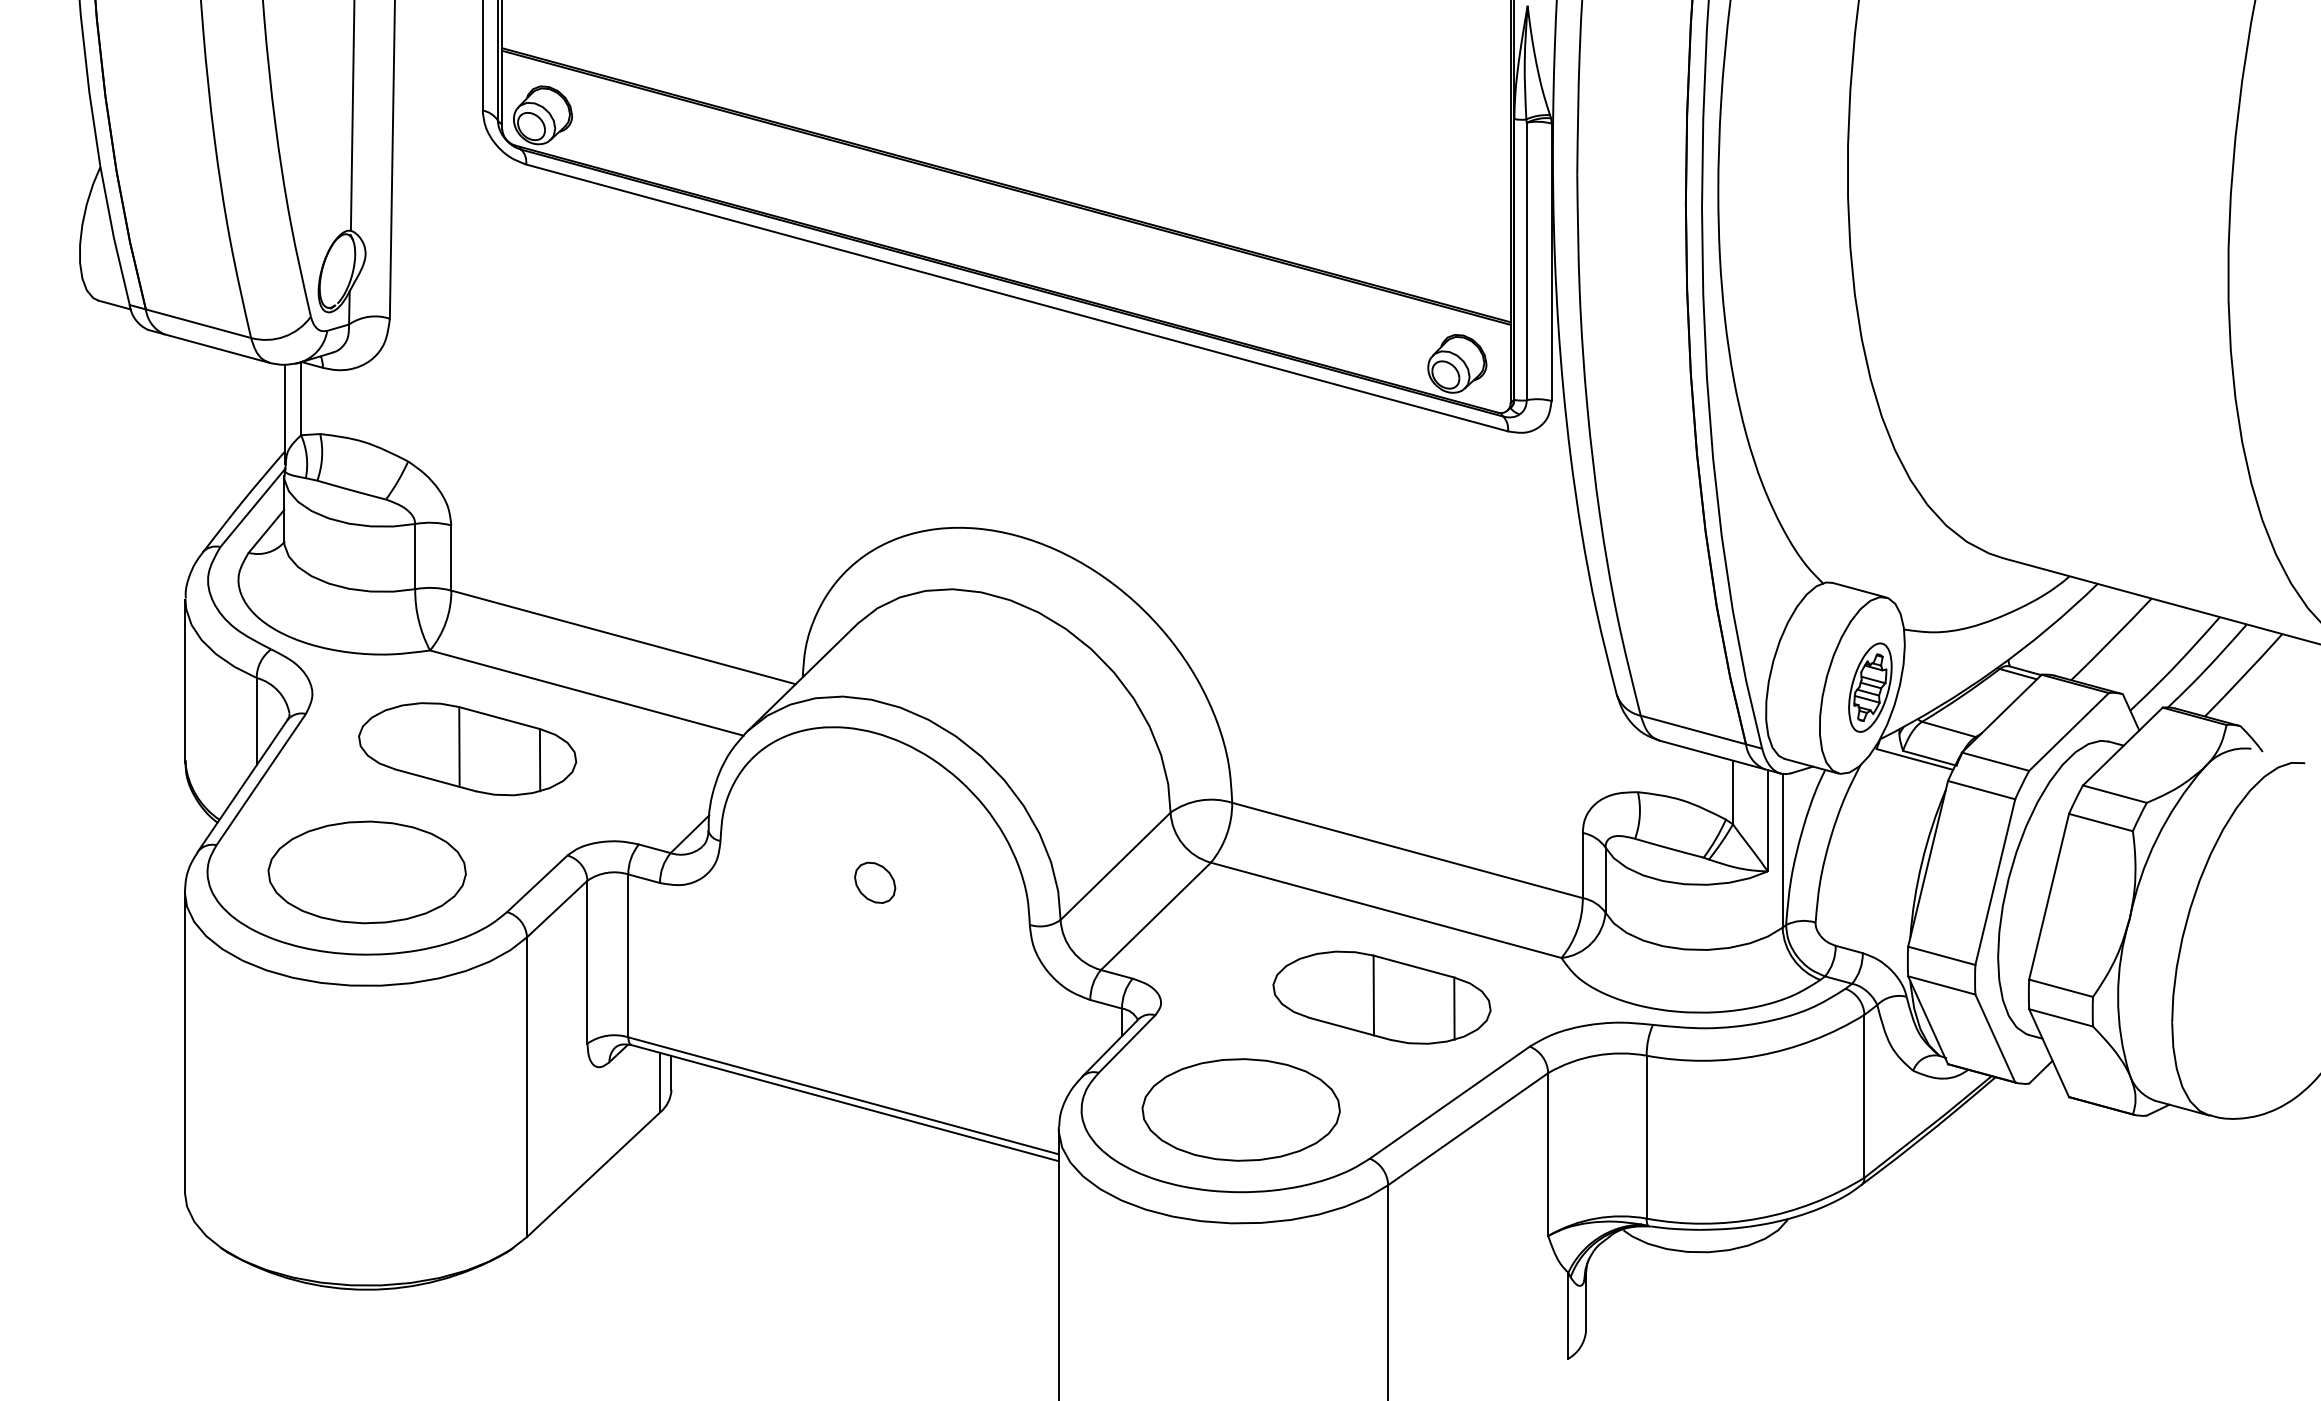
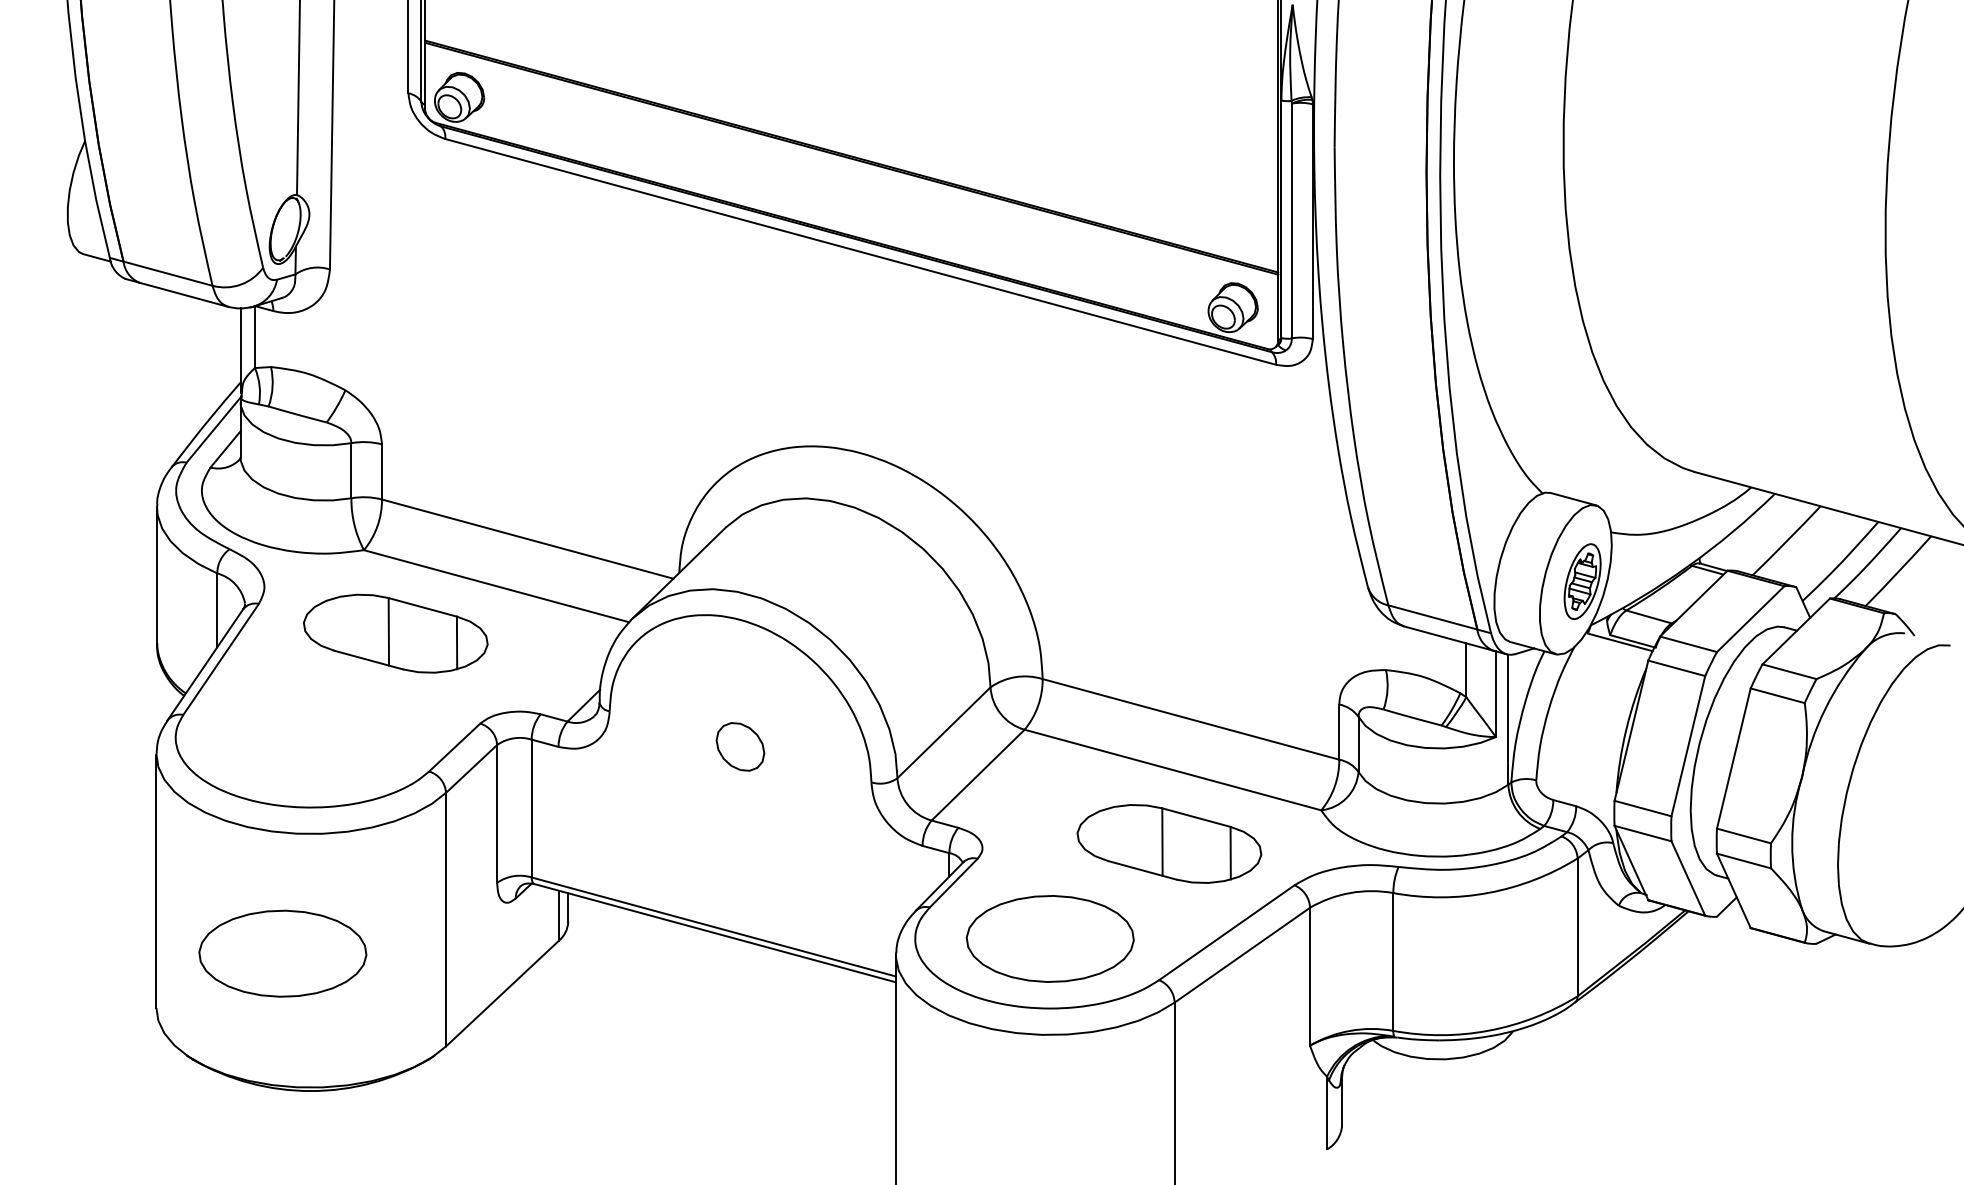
part: (366, 872) -> (282, 953), moved
part: (875, 882) -> (740, 746), size x1.4

